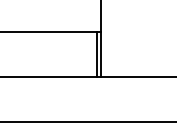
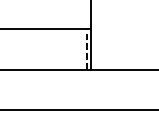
line: (96, 54) -> (86, 49), solid -> dashed

